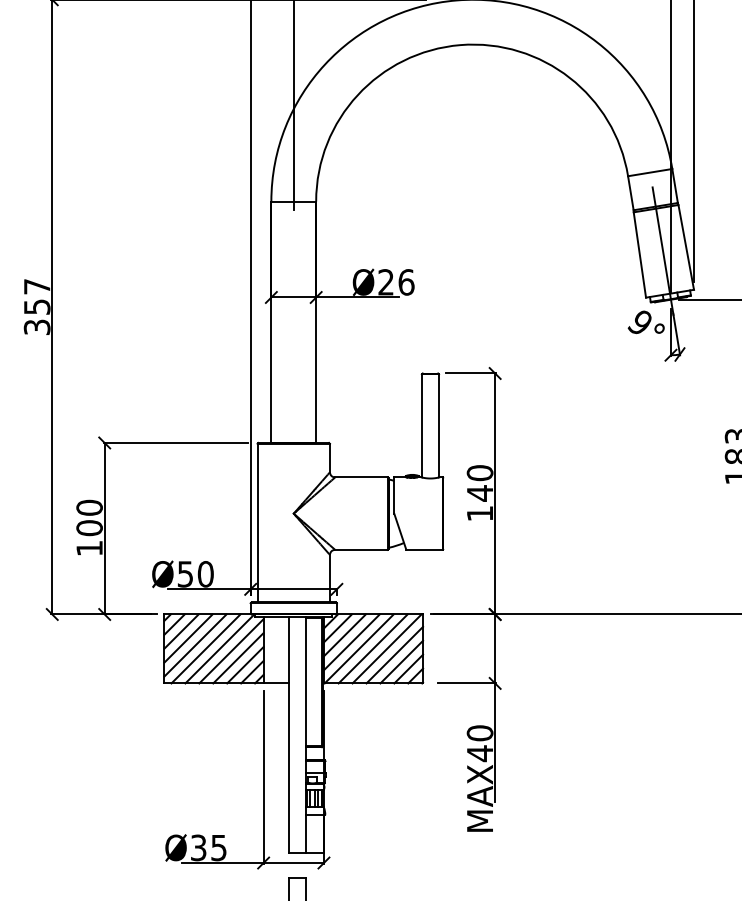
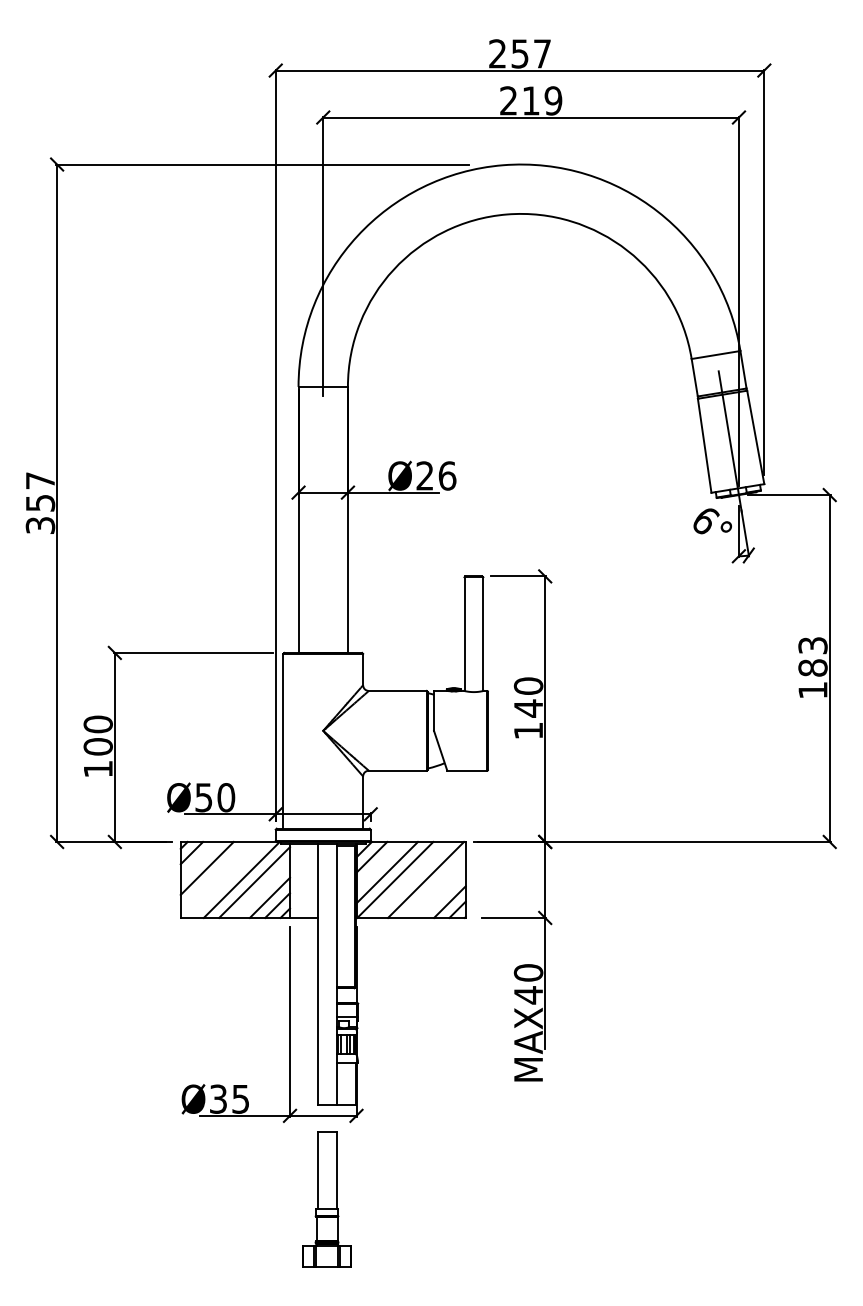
text: (640, 322) -> (705, 520), 9° -> 6°
line: (181, 631) -> (199, 860), removed
line: (344, 634) -> (379, 864), removed
line: (195, 644) -> (214, 875), removed
line: (205, 648) -> (226, 879), removed
line: (372, 648) -> (410, 879), removed
line: (394, 654) -> (434, 886), removed
line: (238, 657) -> (262, 889), removed
line: (401, 661) -> (441, 893), removed

